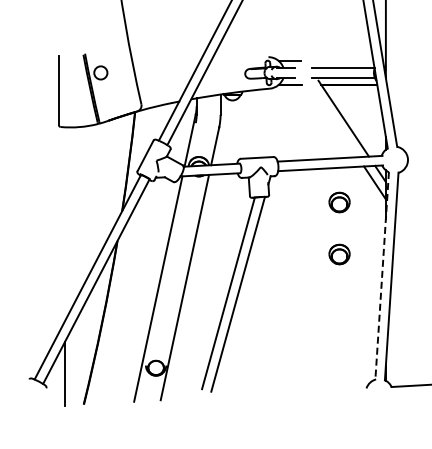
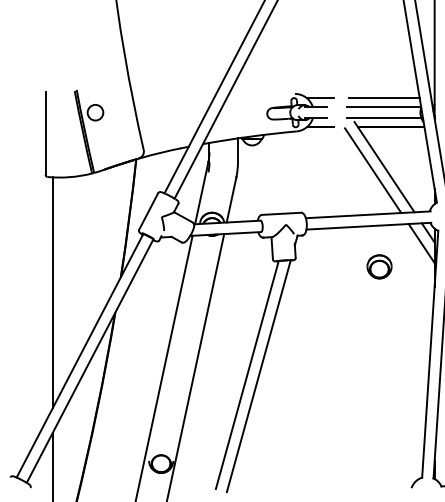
line: (343, 60) -> (384, 97), added
line: (333, 121) -> (372, 170), added
line: (64, 224) -> (52, 293), added
part: (339, 254) -> (379, 328), removed
line: (382, 276) -> (430, 354), dashed -> solid

